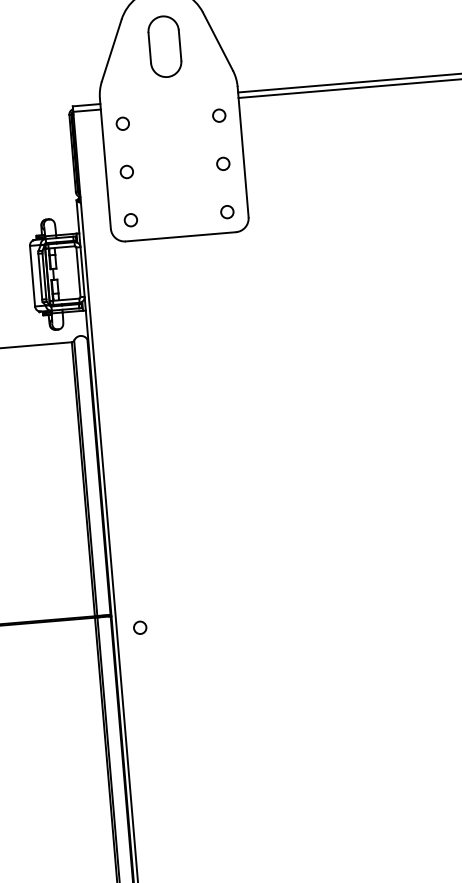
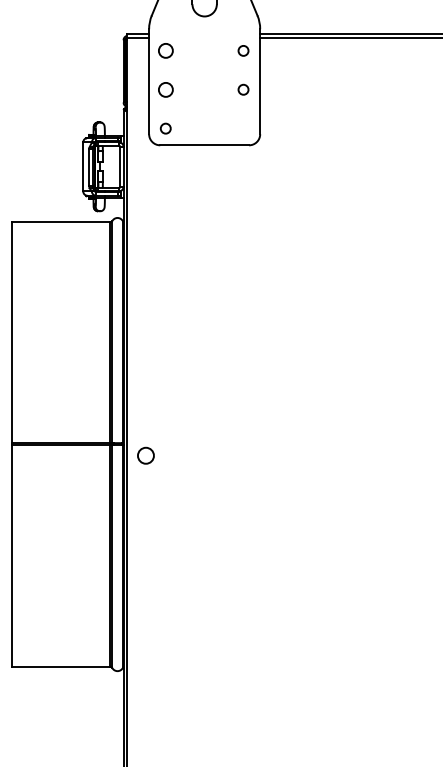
circle: (122, 123) -> (165, 50), size x1.4
circle: (126, 171) -> (165, 89), size x1.4
circle: (227, 211) -> (243, 128), removed
circle: (139, 627) -> (145, 455), size x1.6

